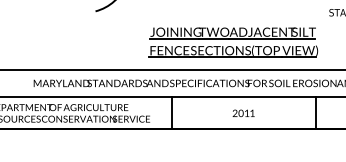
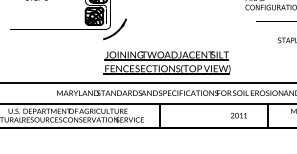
part: (232, 42) -> (166, 62), moved
text: (243, 113) -> (238, 115), moved

